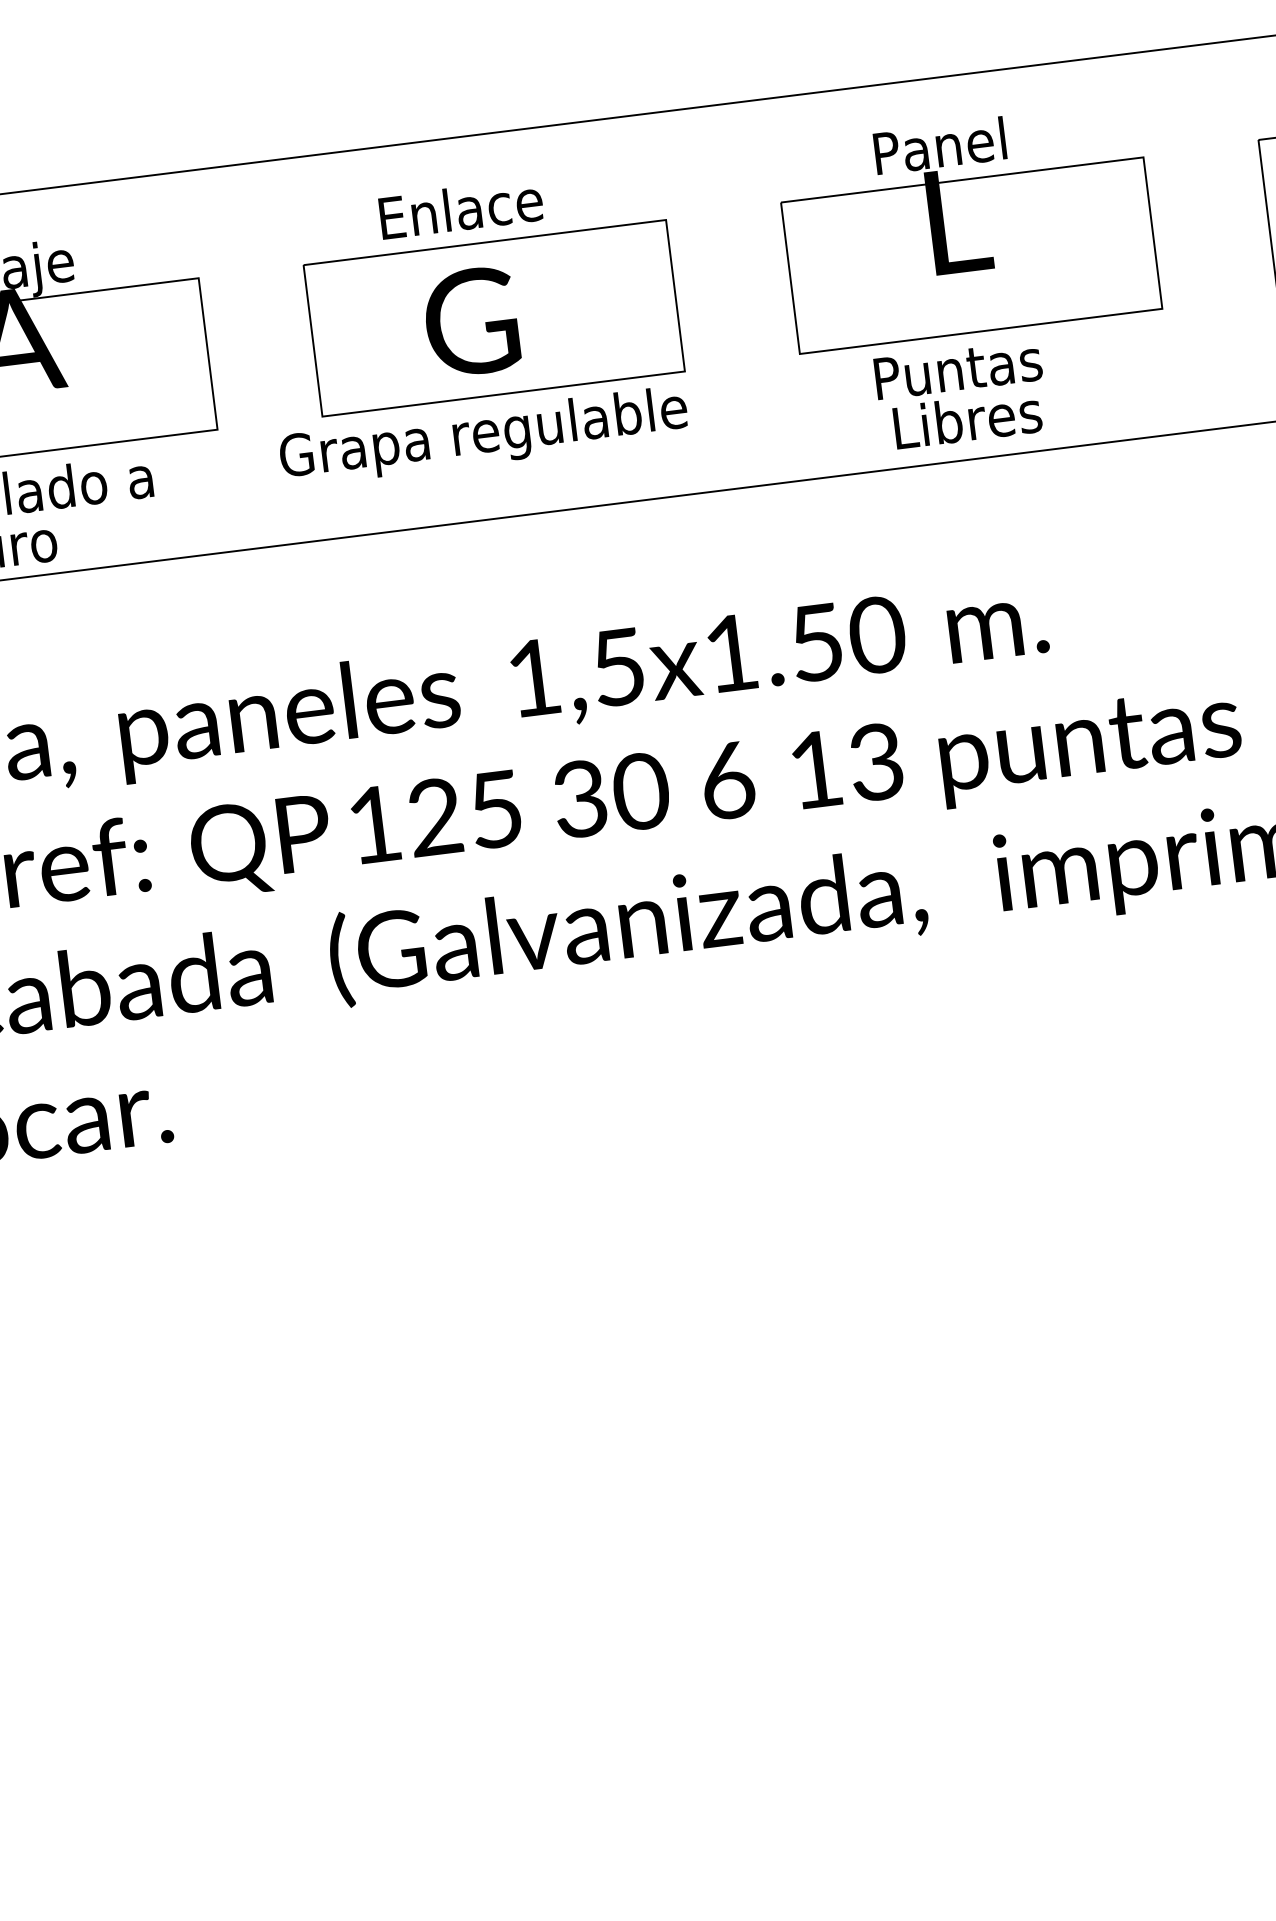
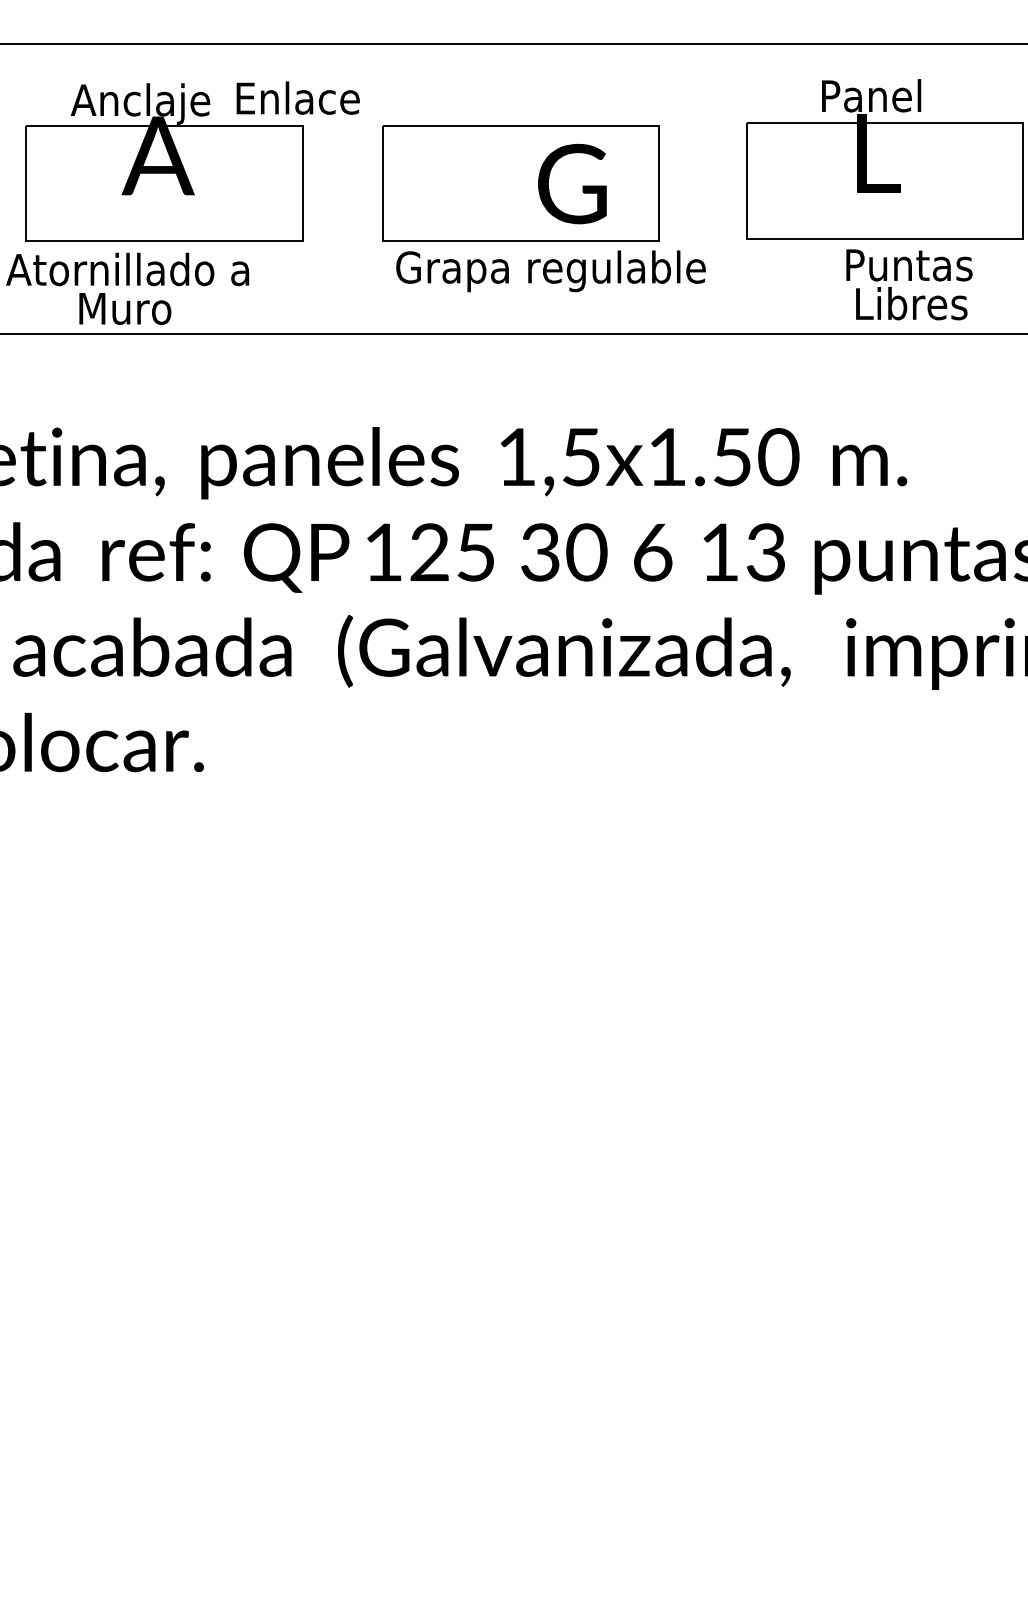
text: (460, 207) -> (297, 97), moved
text: (471, 321) -> (572, 183), moved
text: (961, 394) -> (909, 284), moved
text: (483, 436) -> (550, 271), moved

